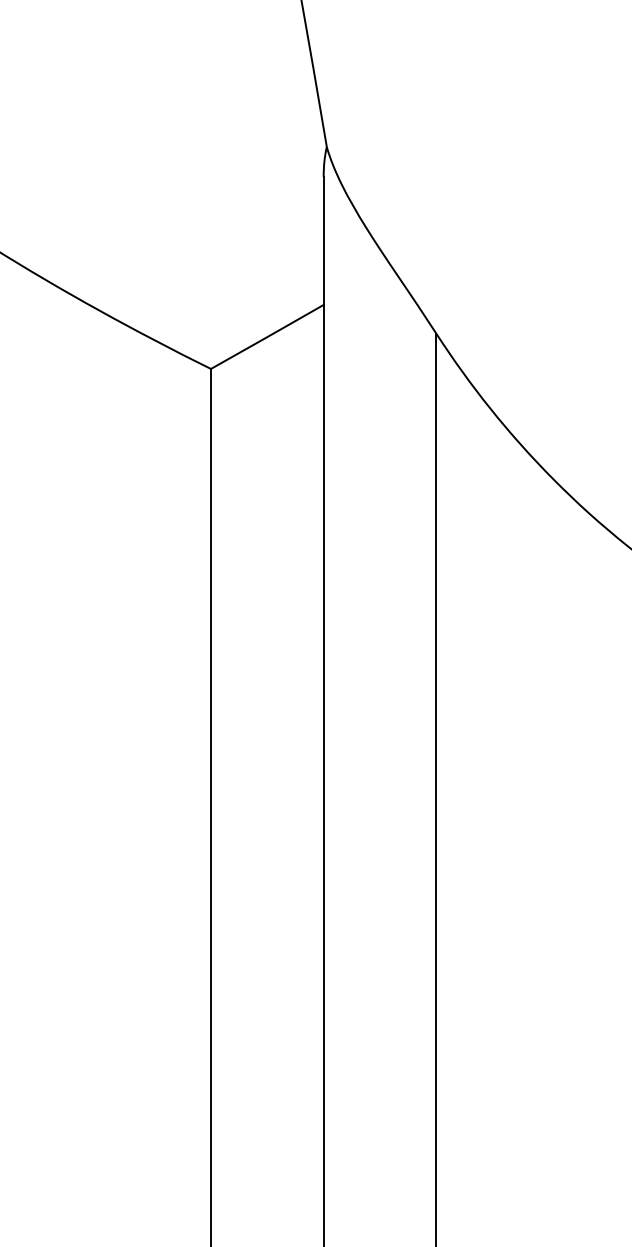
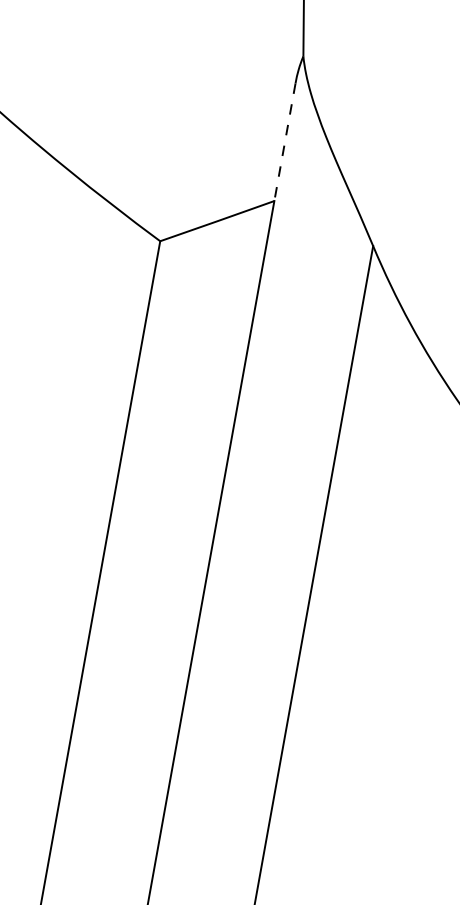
line: (323, 241) -> (284, 142), solid -> dashed

